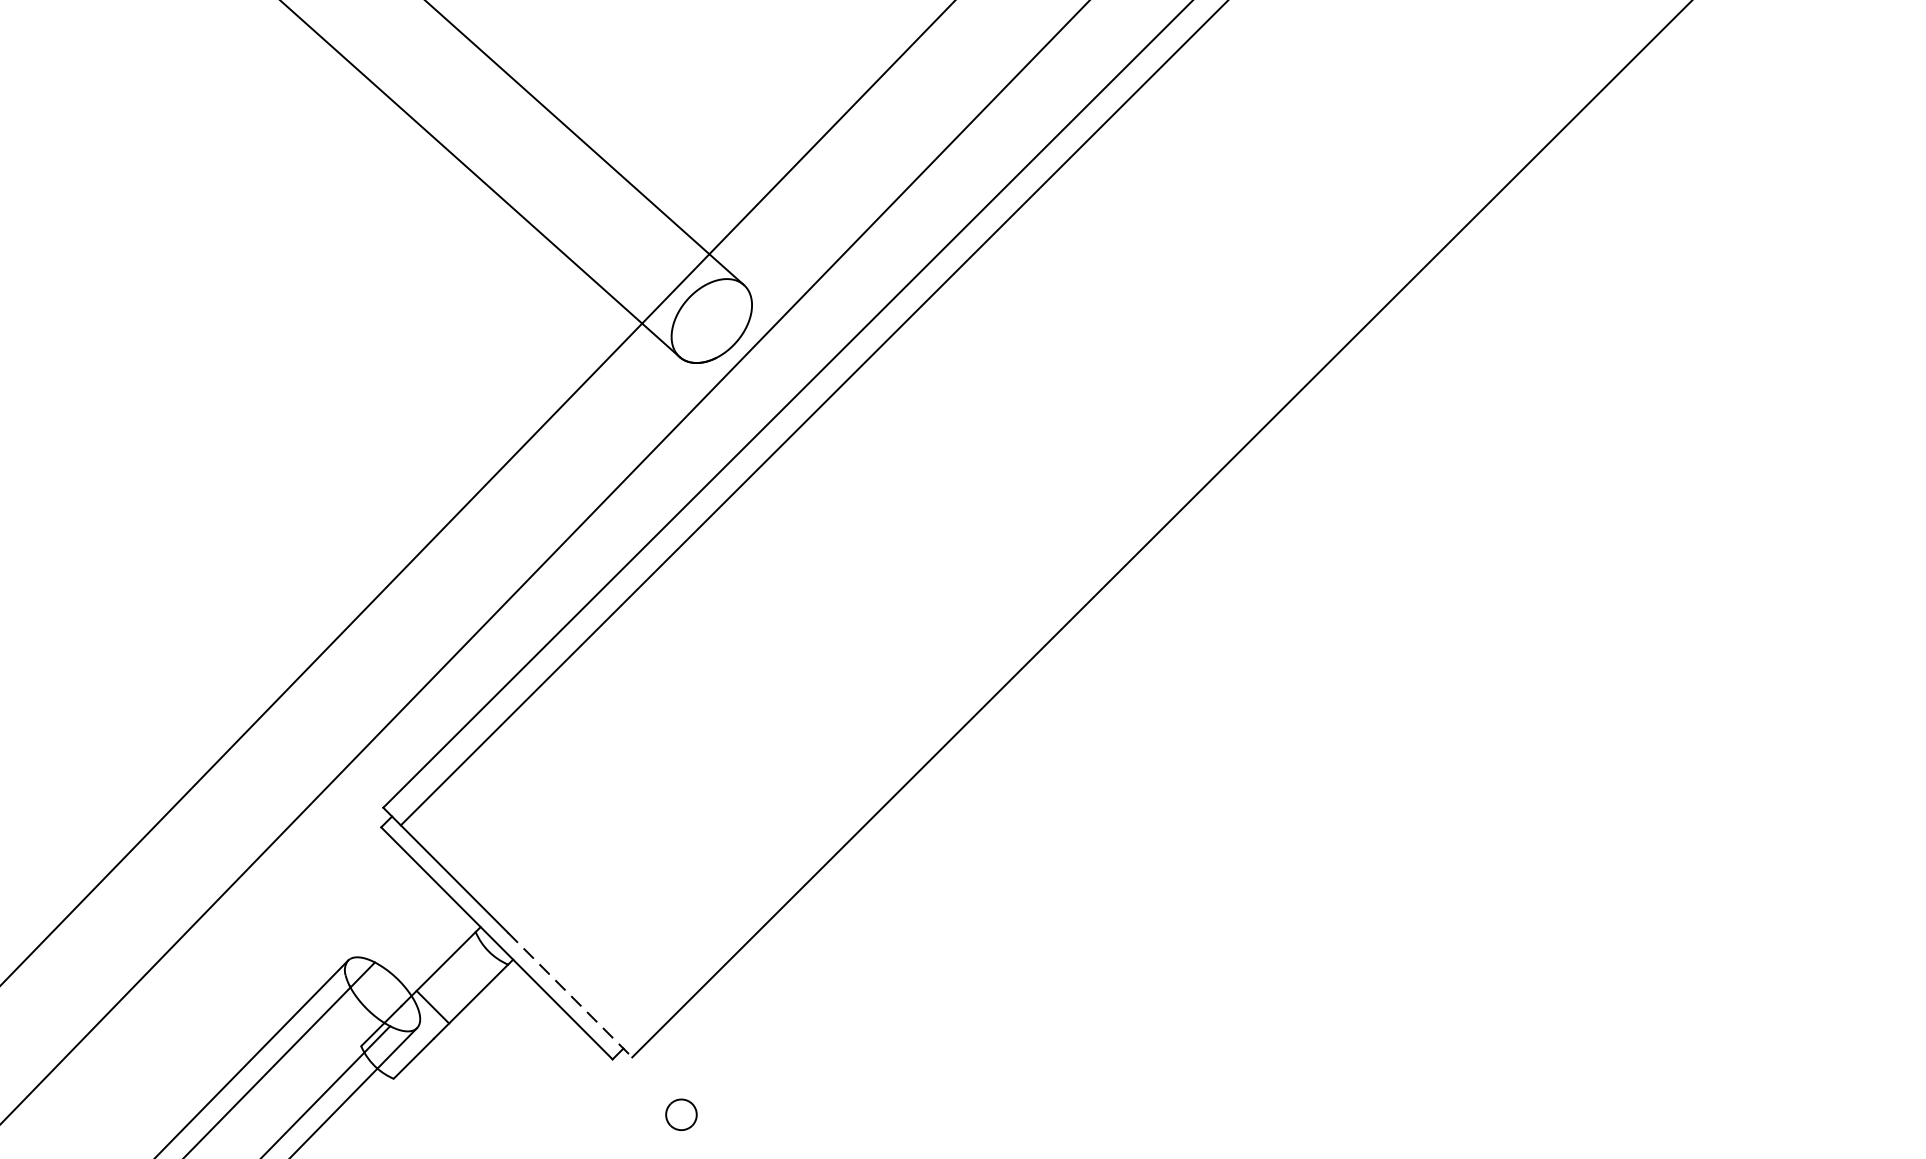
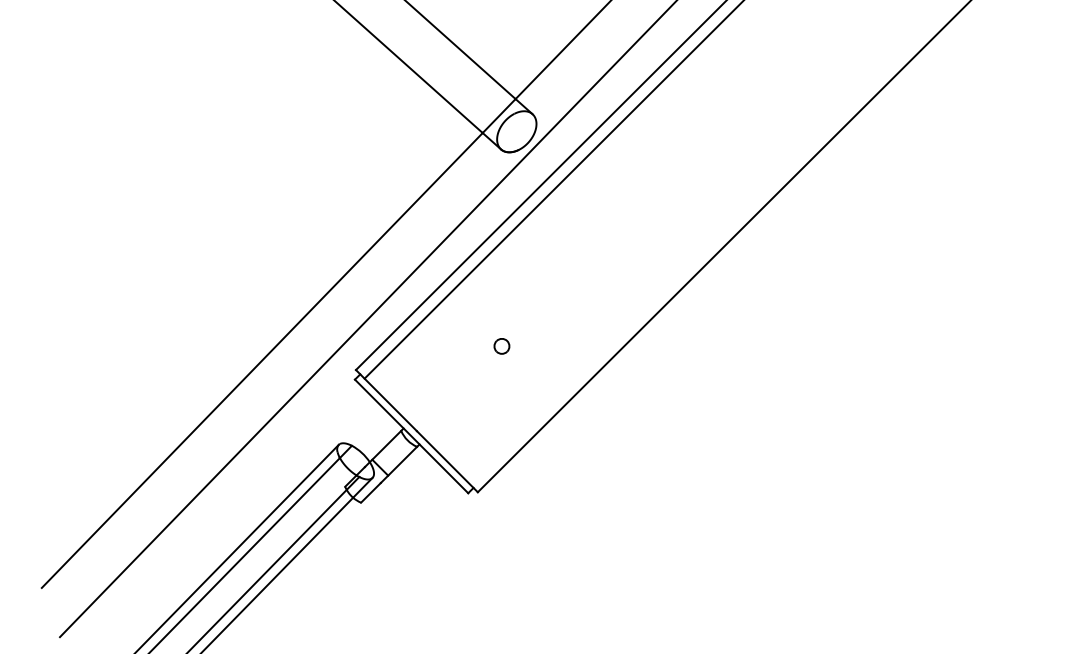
line: (570, 996) -> (447, 462), dashed -> solid
part: (680, 1115) -> (501, 346), moved

